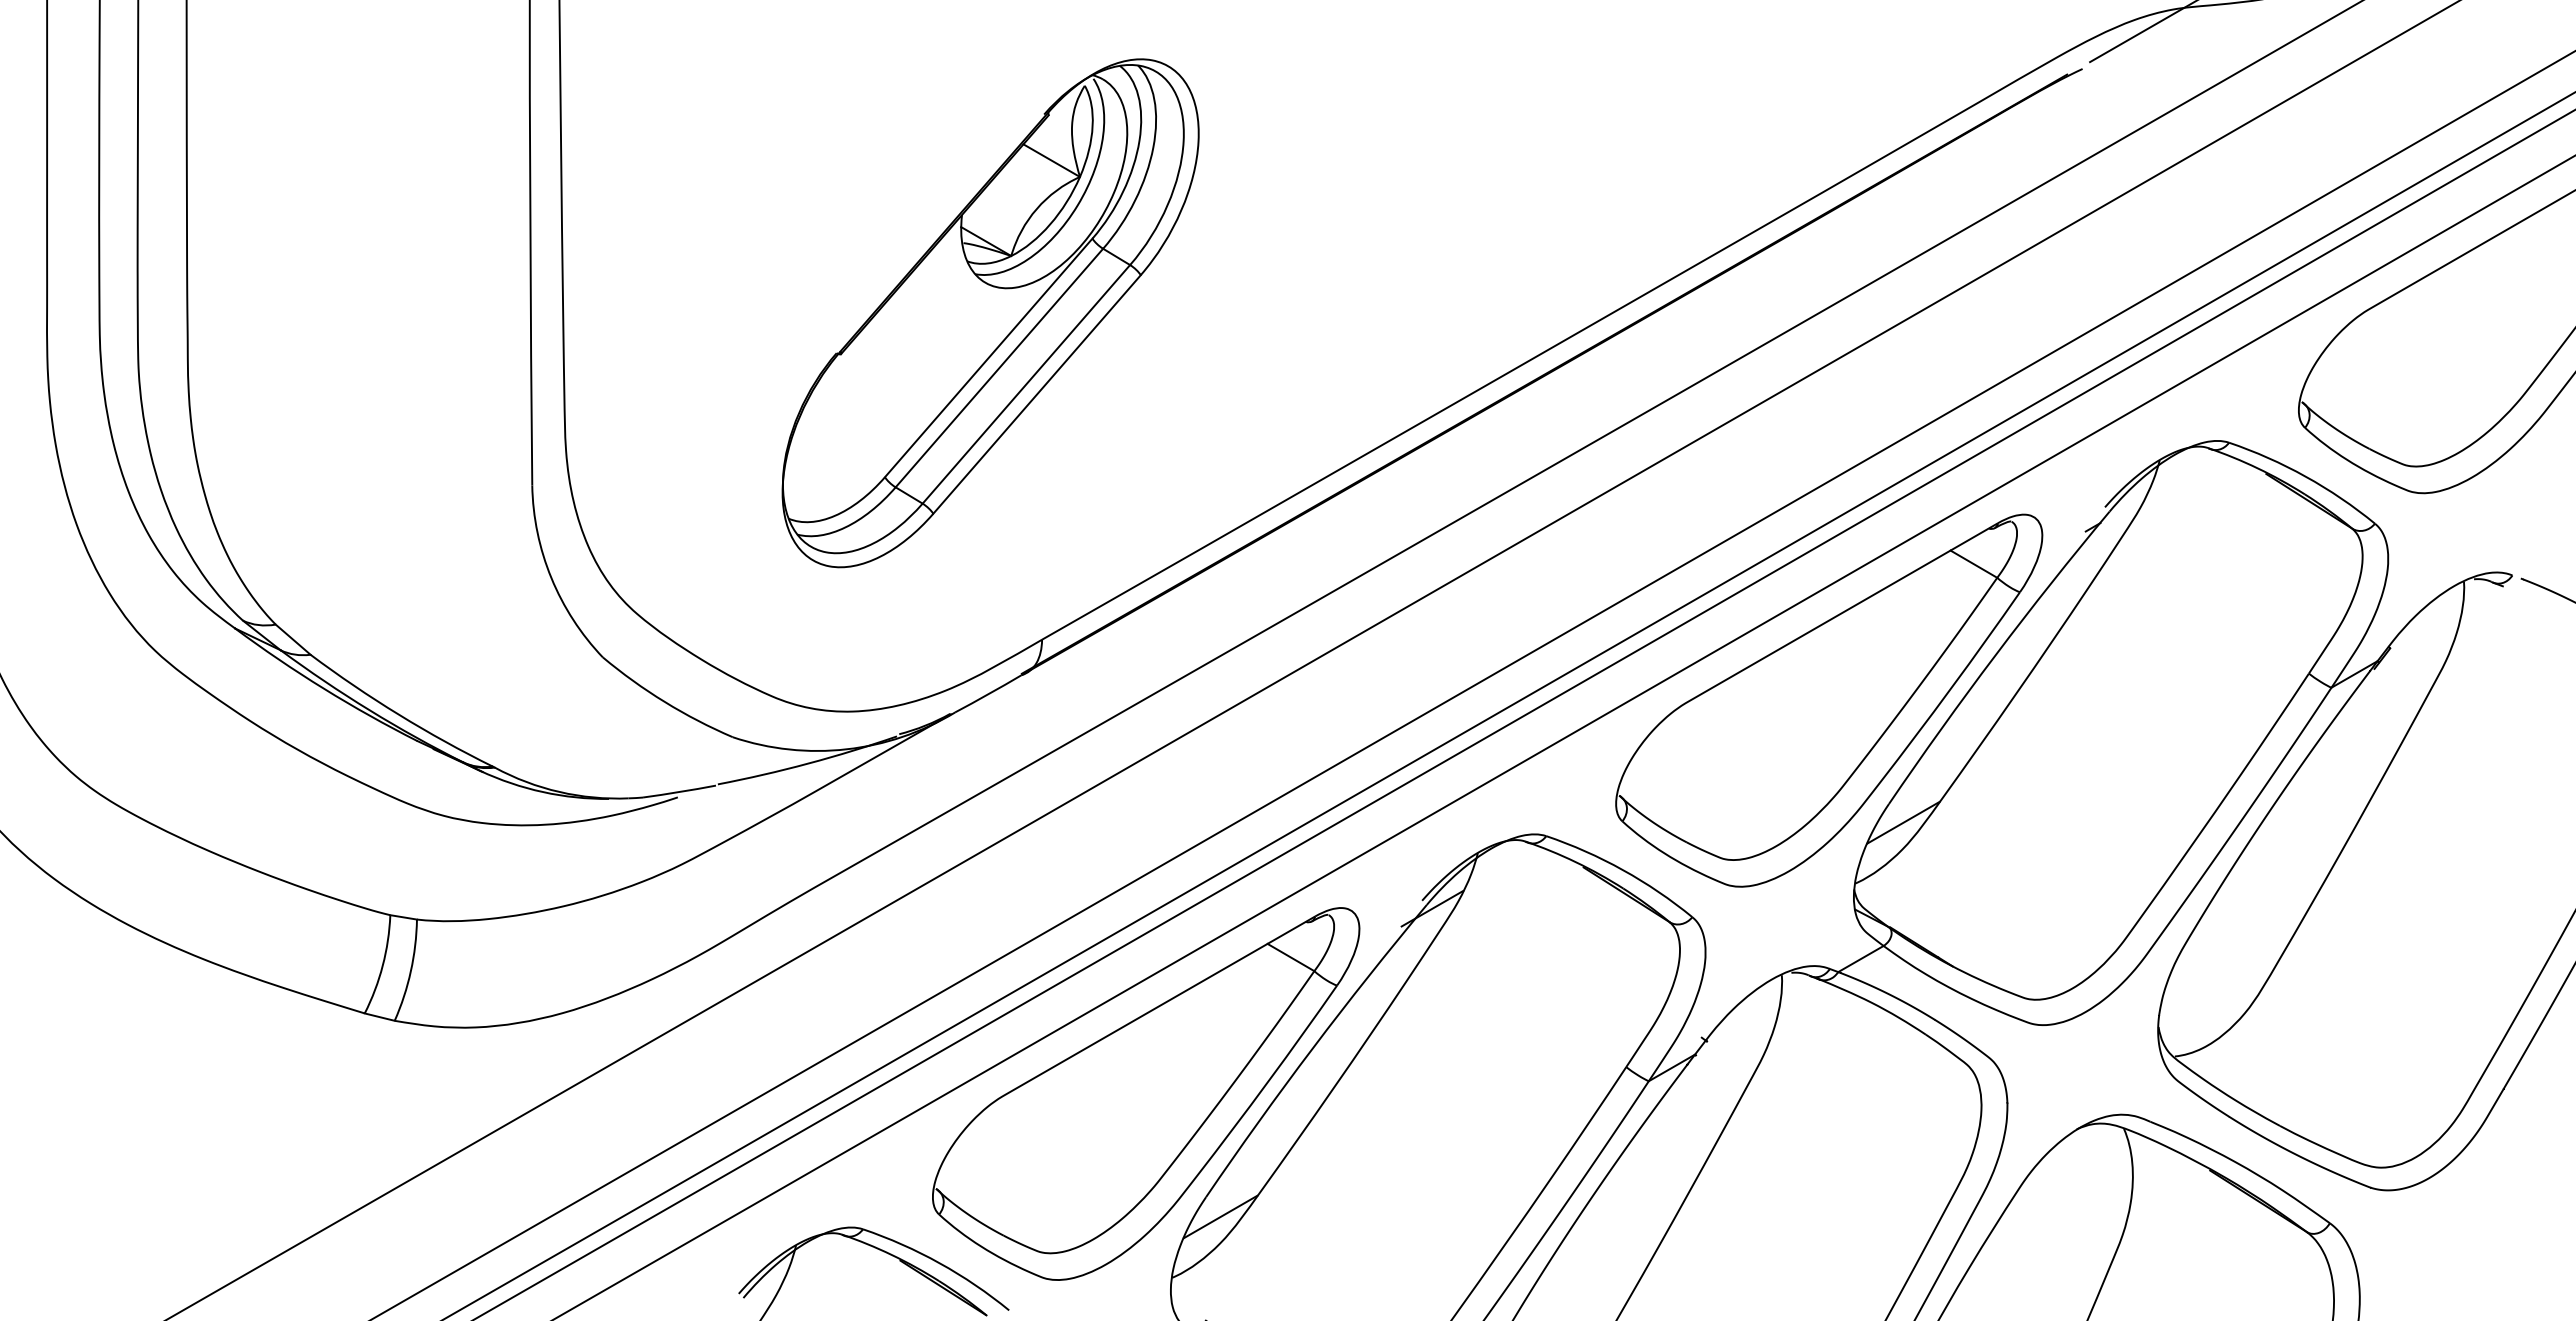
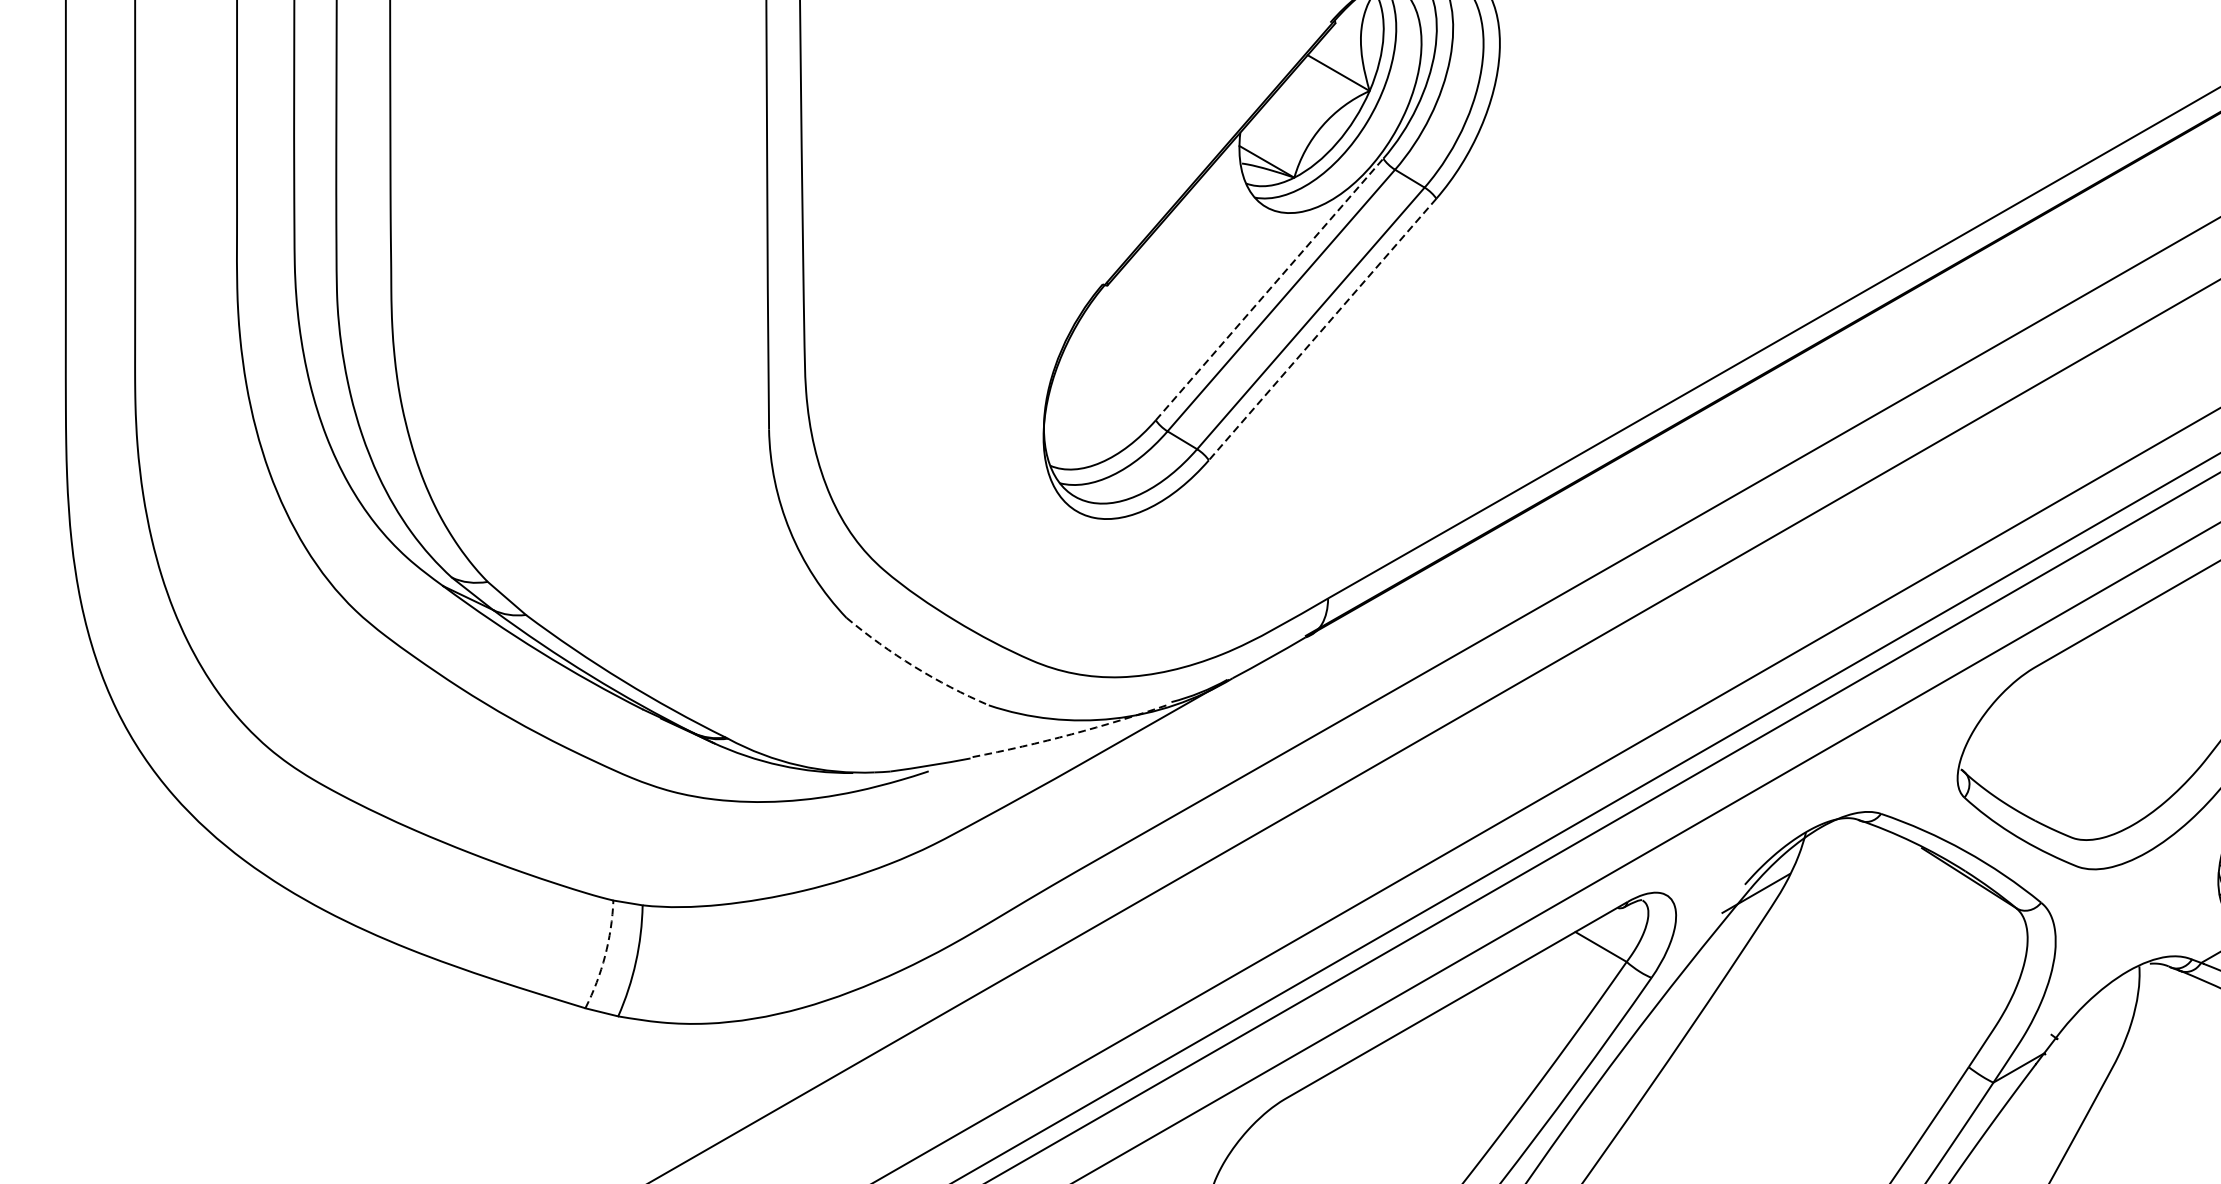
line: (989, 357) -> (1270, 288), solid -> dashed
line: (1036, 394) -> (1322, 329), solid -> dashed
arc: (664, 702) -> (914, 667), solid -> dashed
arc: (808, 763) -> (1071, 734), solid -> dashed
arc: (382, 965) -> (604, 955), solid -> dashed

